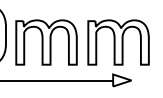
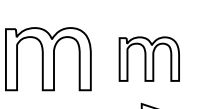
part: (118, 42) -> (149, 59), size x0.7

